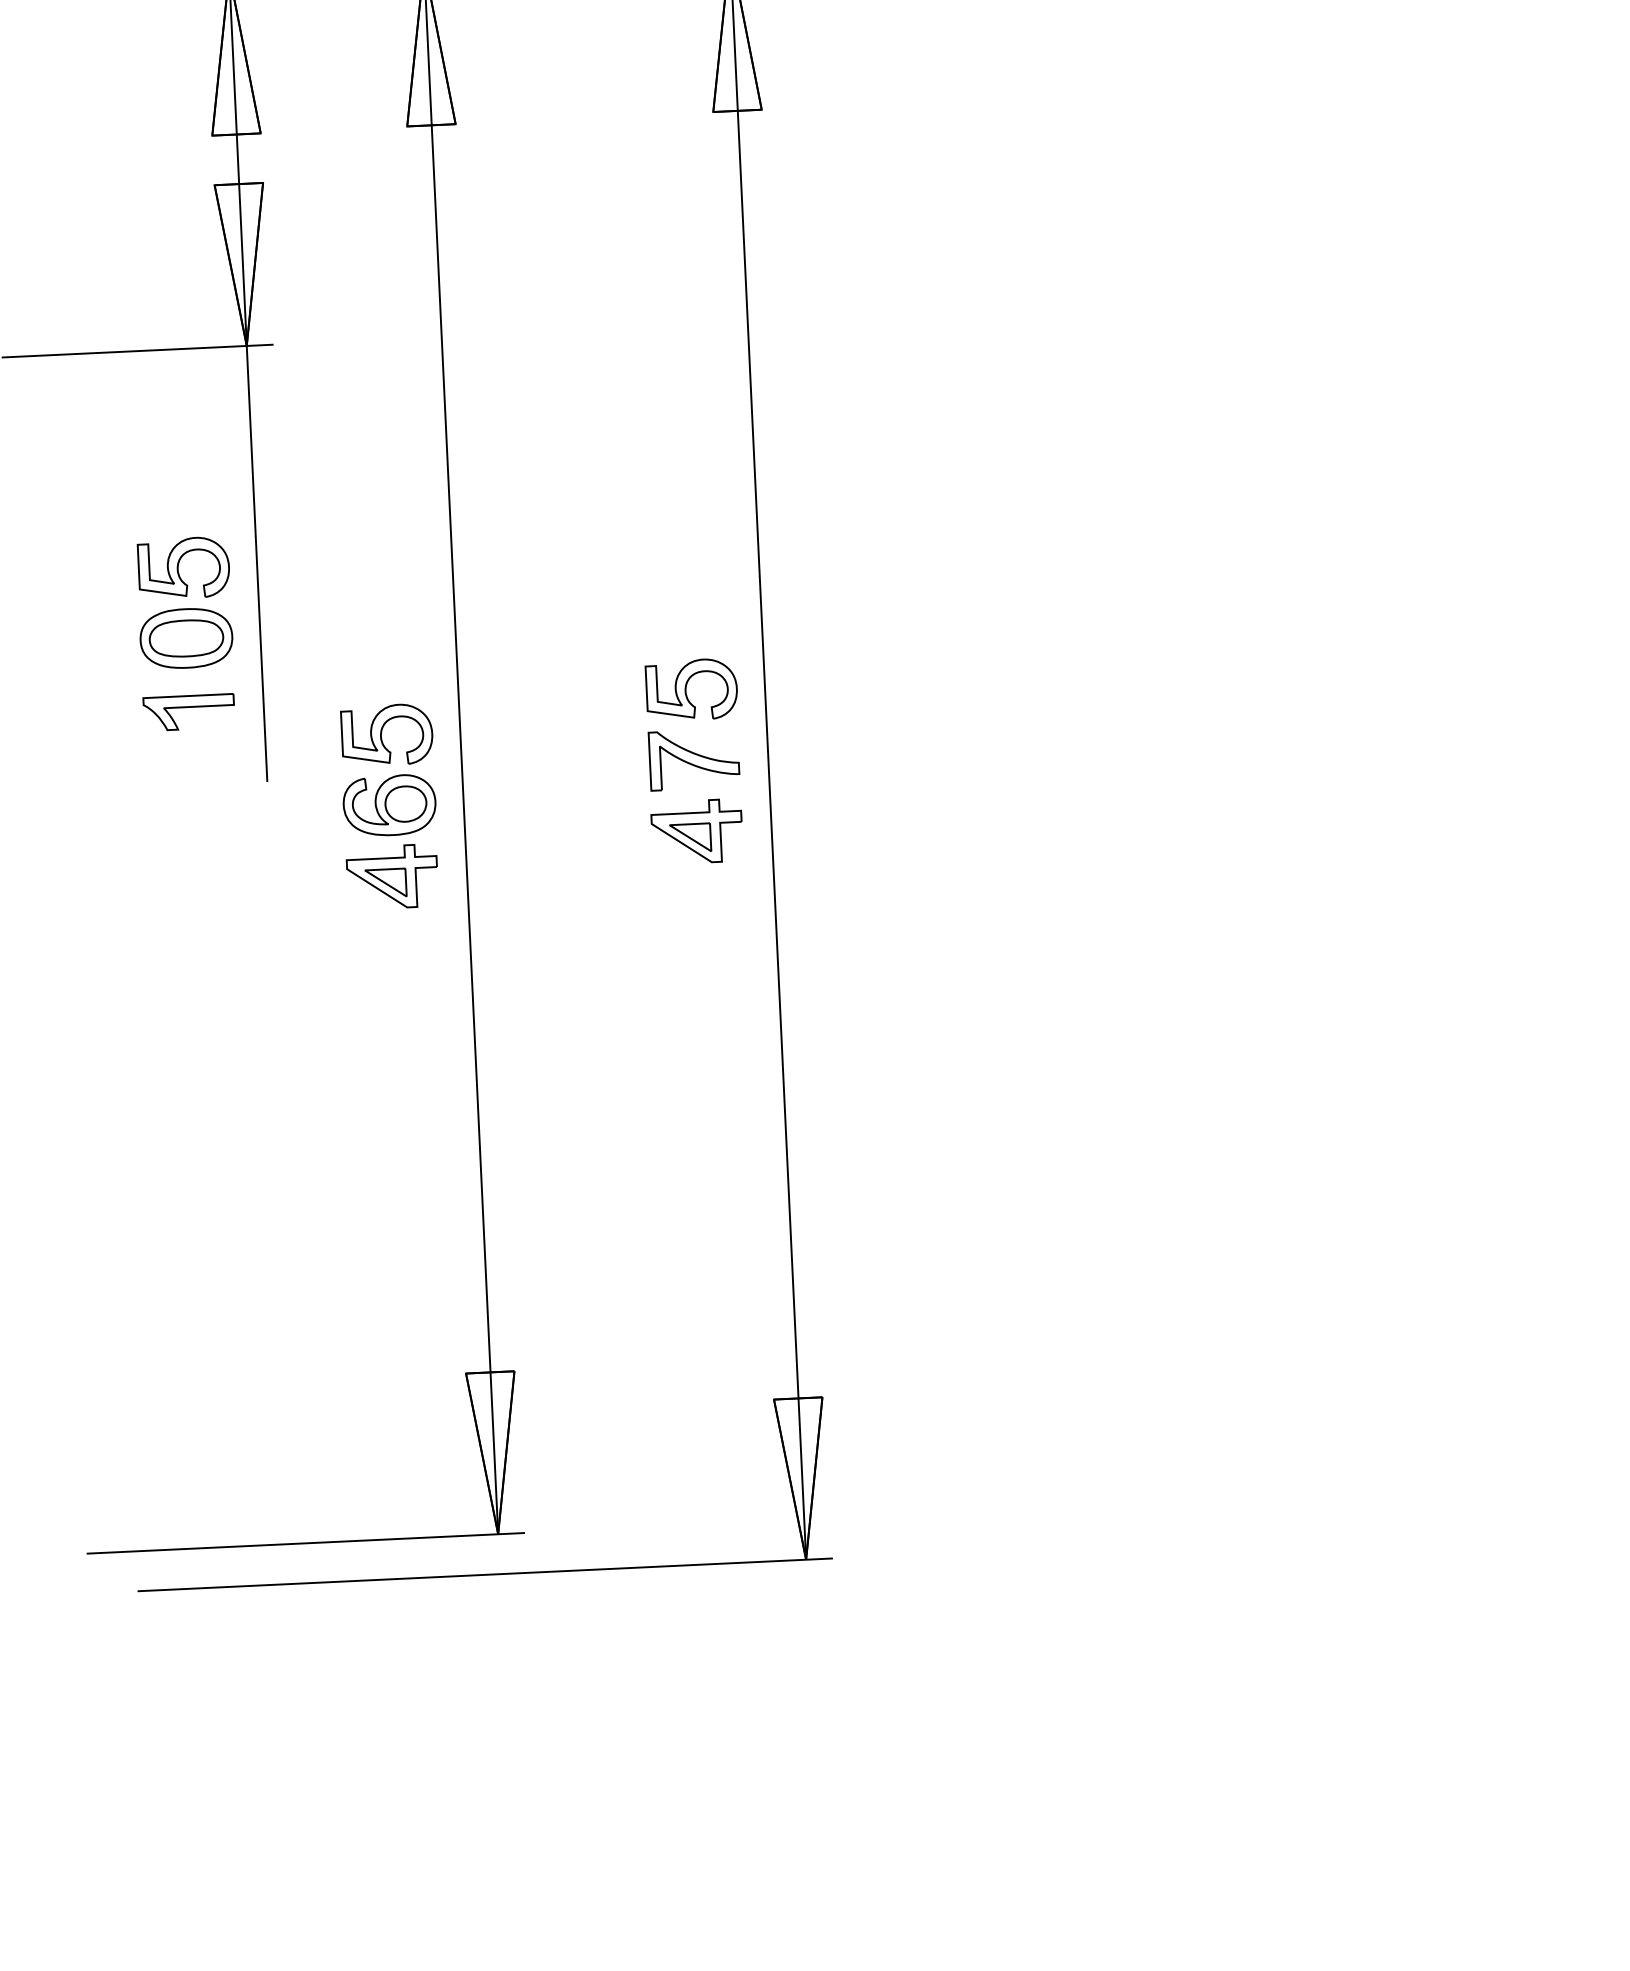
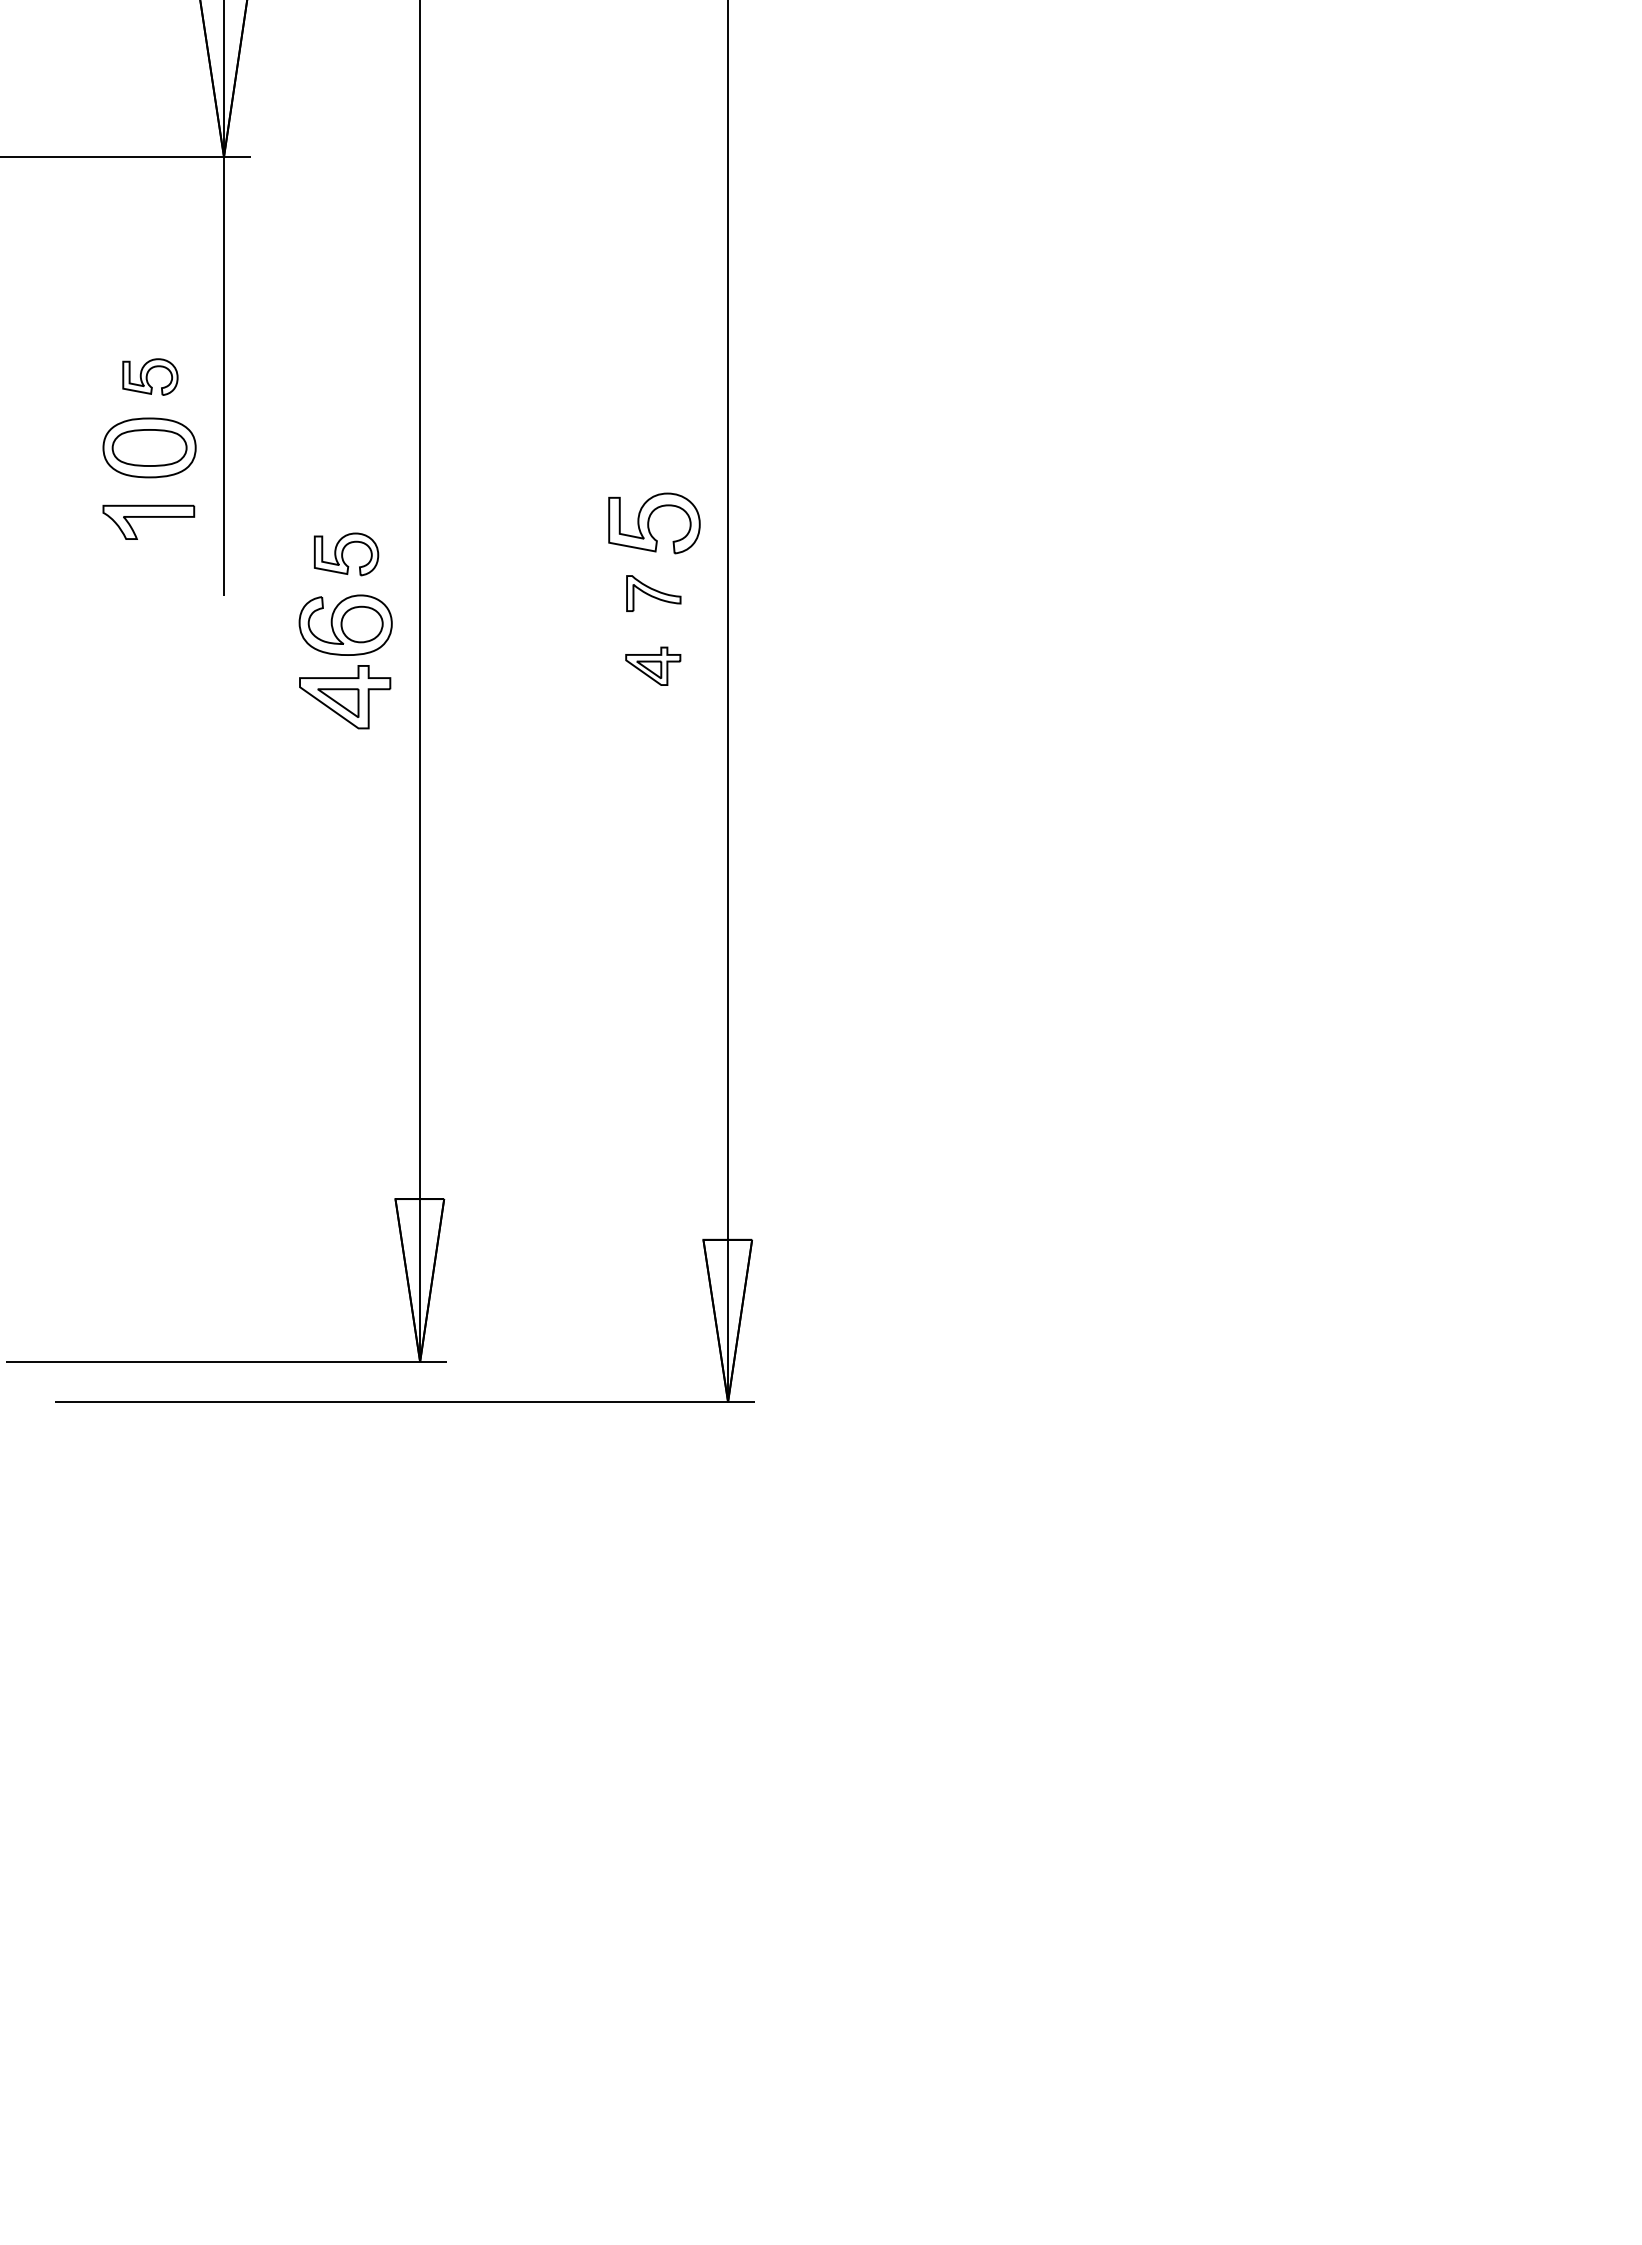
part: (184, 567) -> (150, 376), size x0.6
part: (387, 735) -> (346, 554), size x0.7
part: (694, 759) -> (653, 593), size x0.6
part: (697, 832) -> (653, 666), size x0.6

